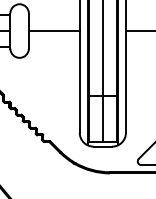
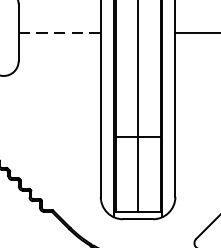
line: (53, 31) -> (58, 33), solid -> dashed

